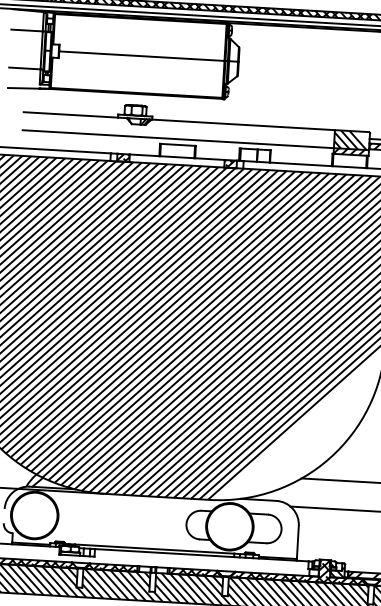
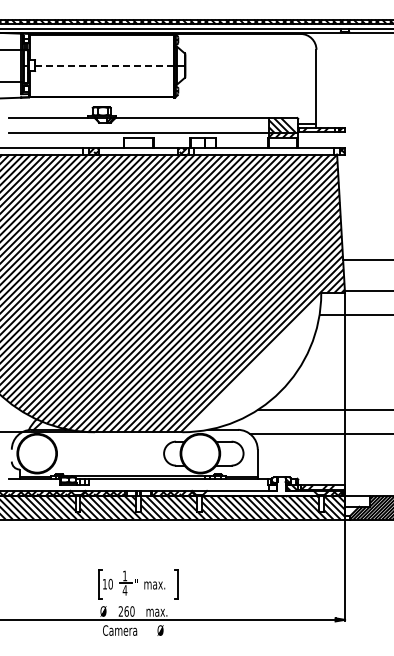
line: (140, 55) -> (103, 65), solid -> dashed
hatch: (299, 569) -> (260, 485), removed

